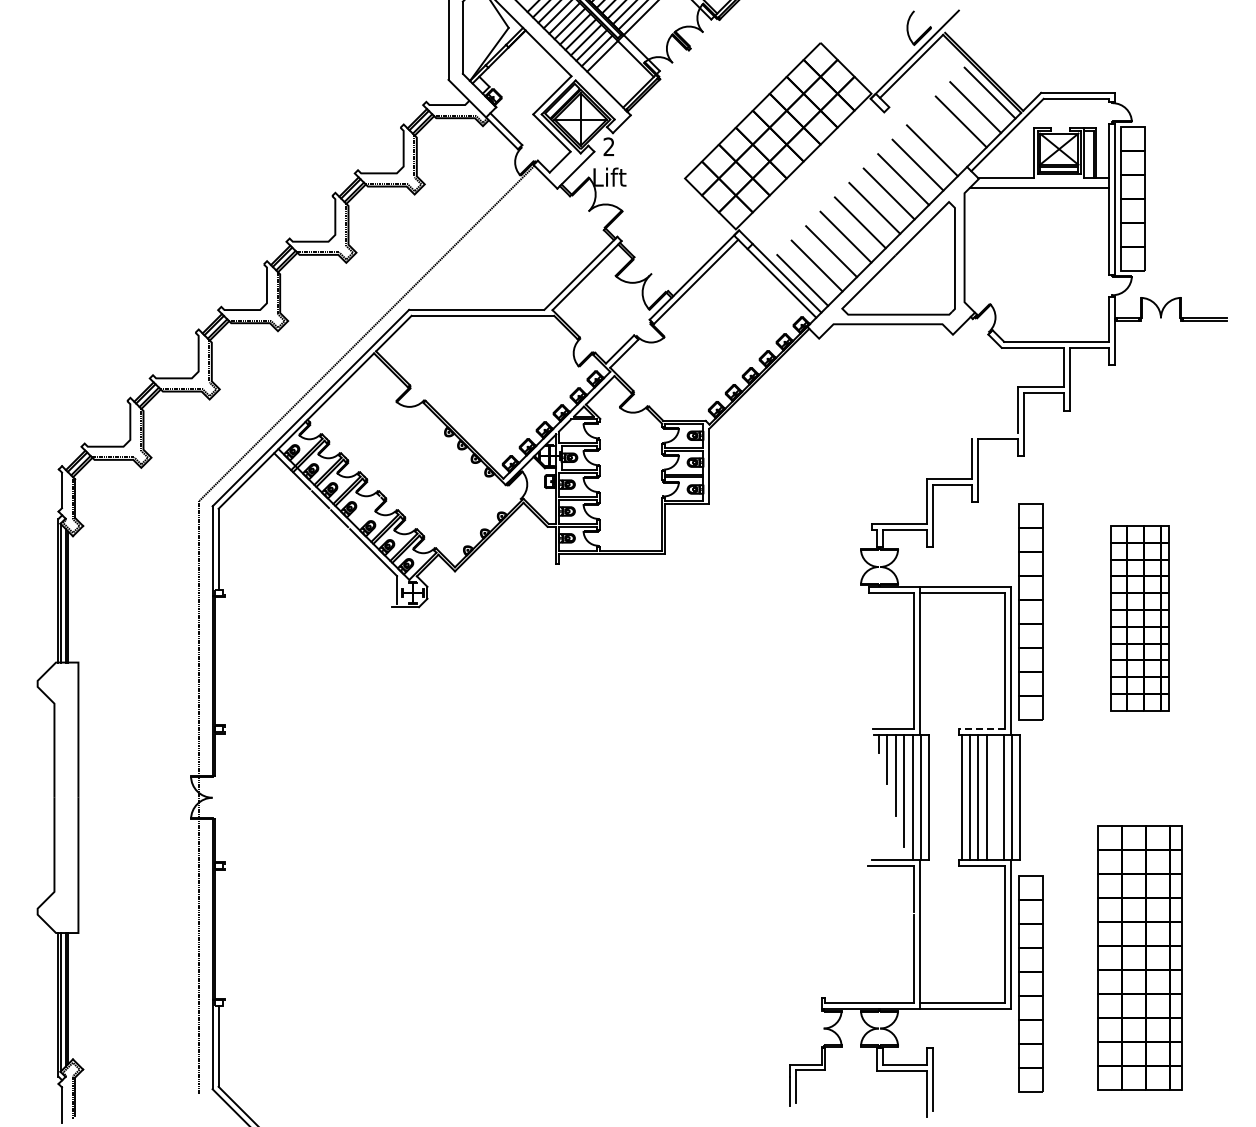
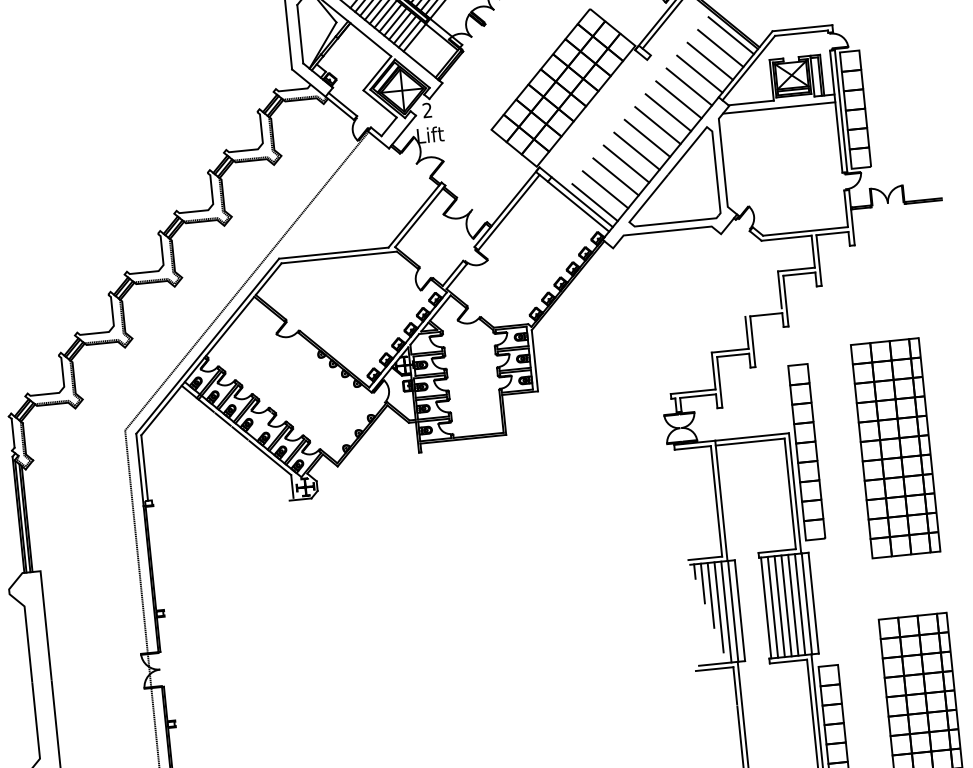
line: (946, 135) -> (699, 73), added
part: (1139, 618) -> (895, 448), size x1.43
line: (981, 729) -> (776, 551), dashed -> solid
line: (995, 797) -> (793, 605), added

